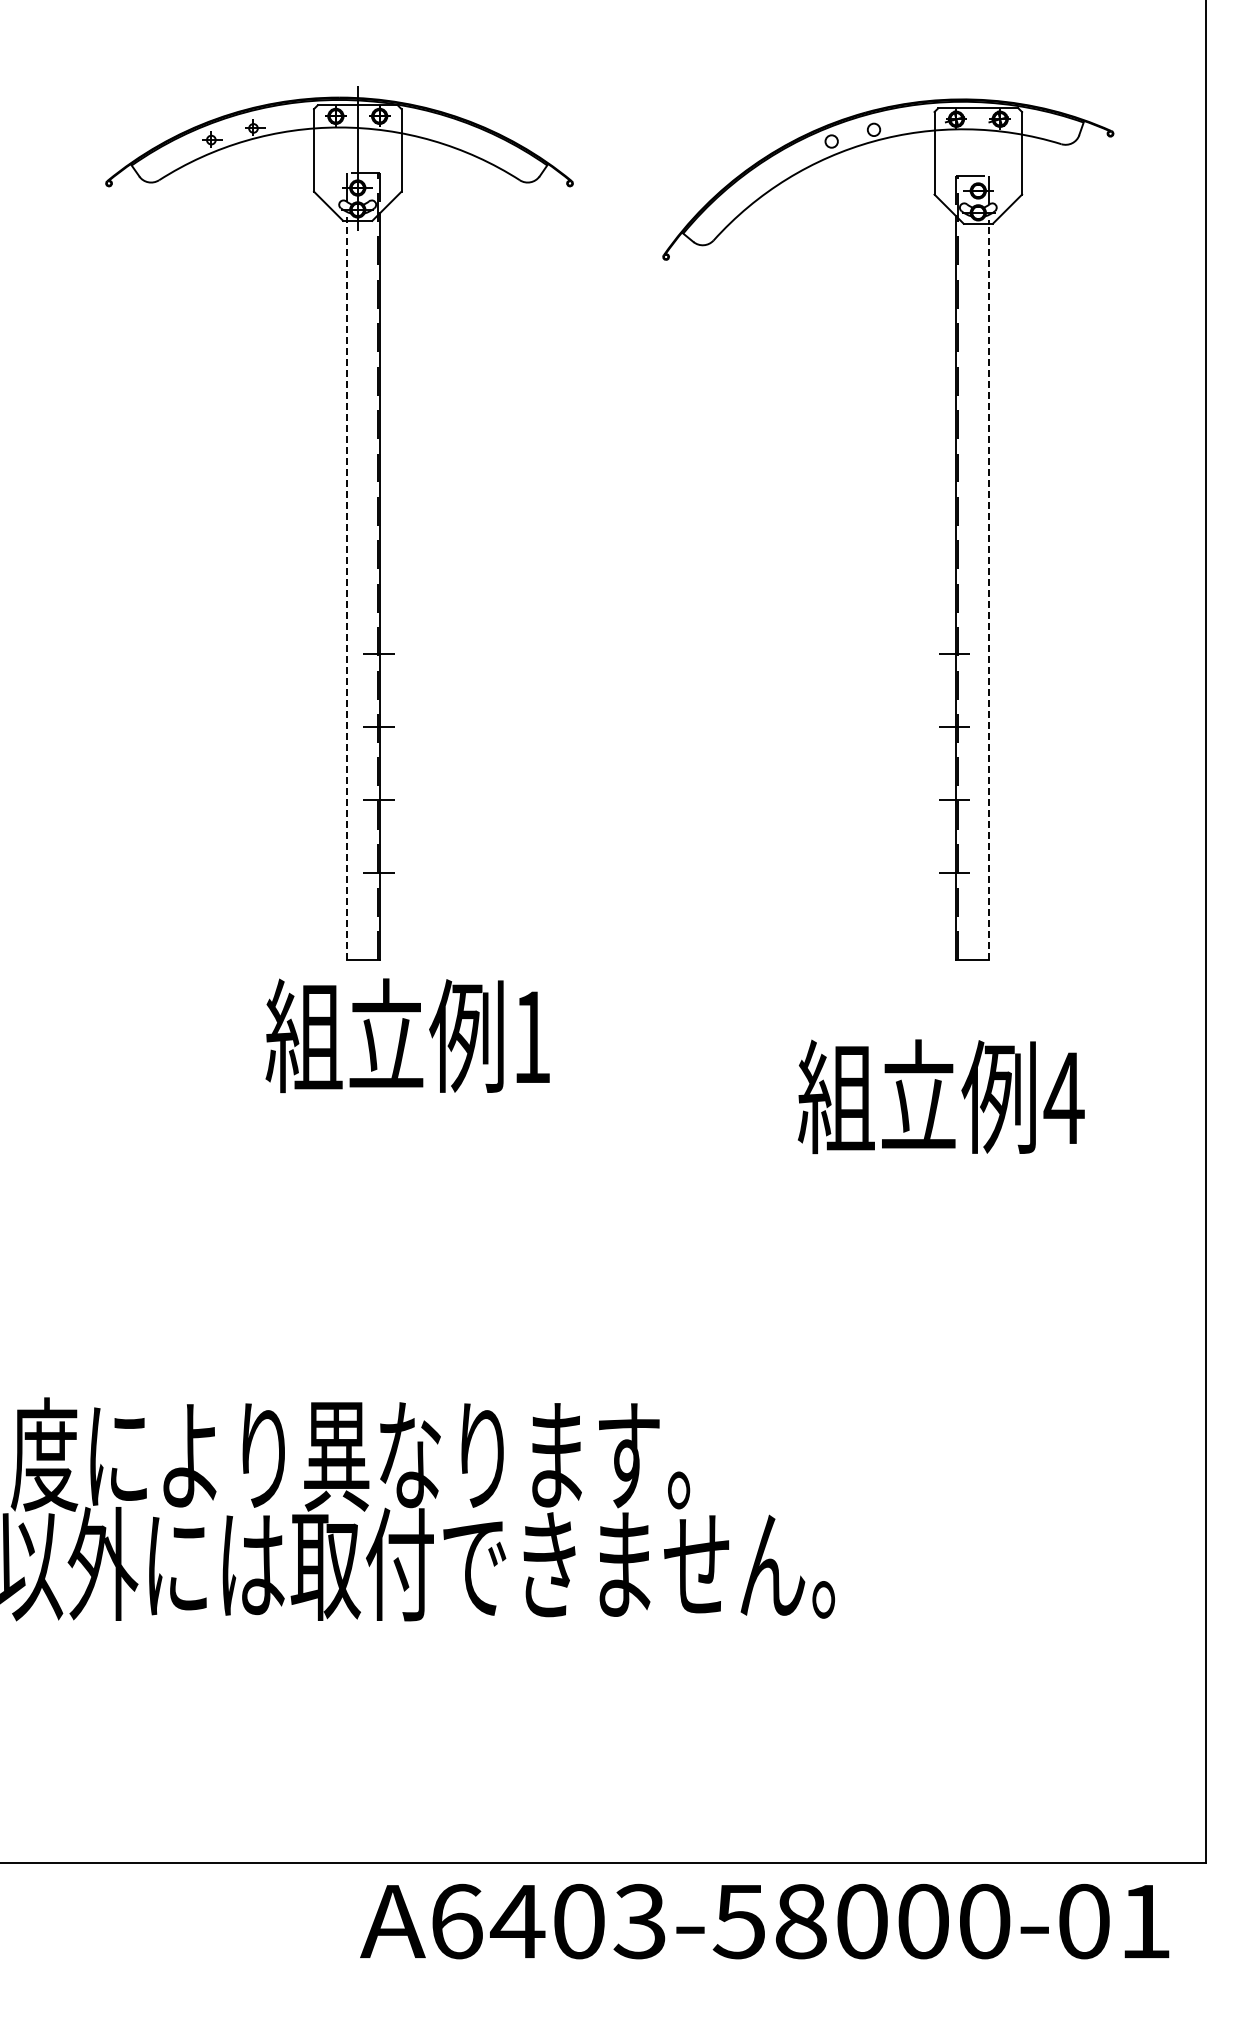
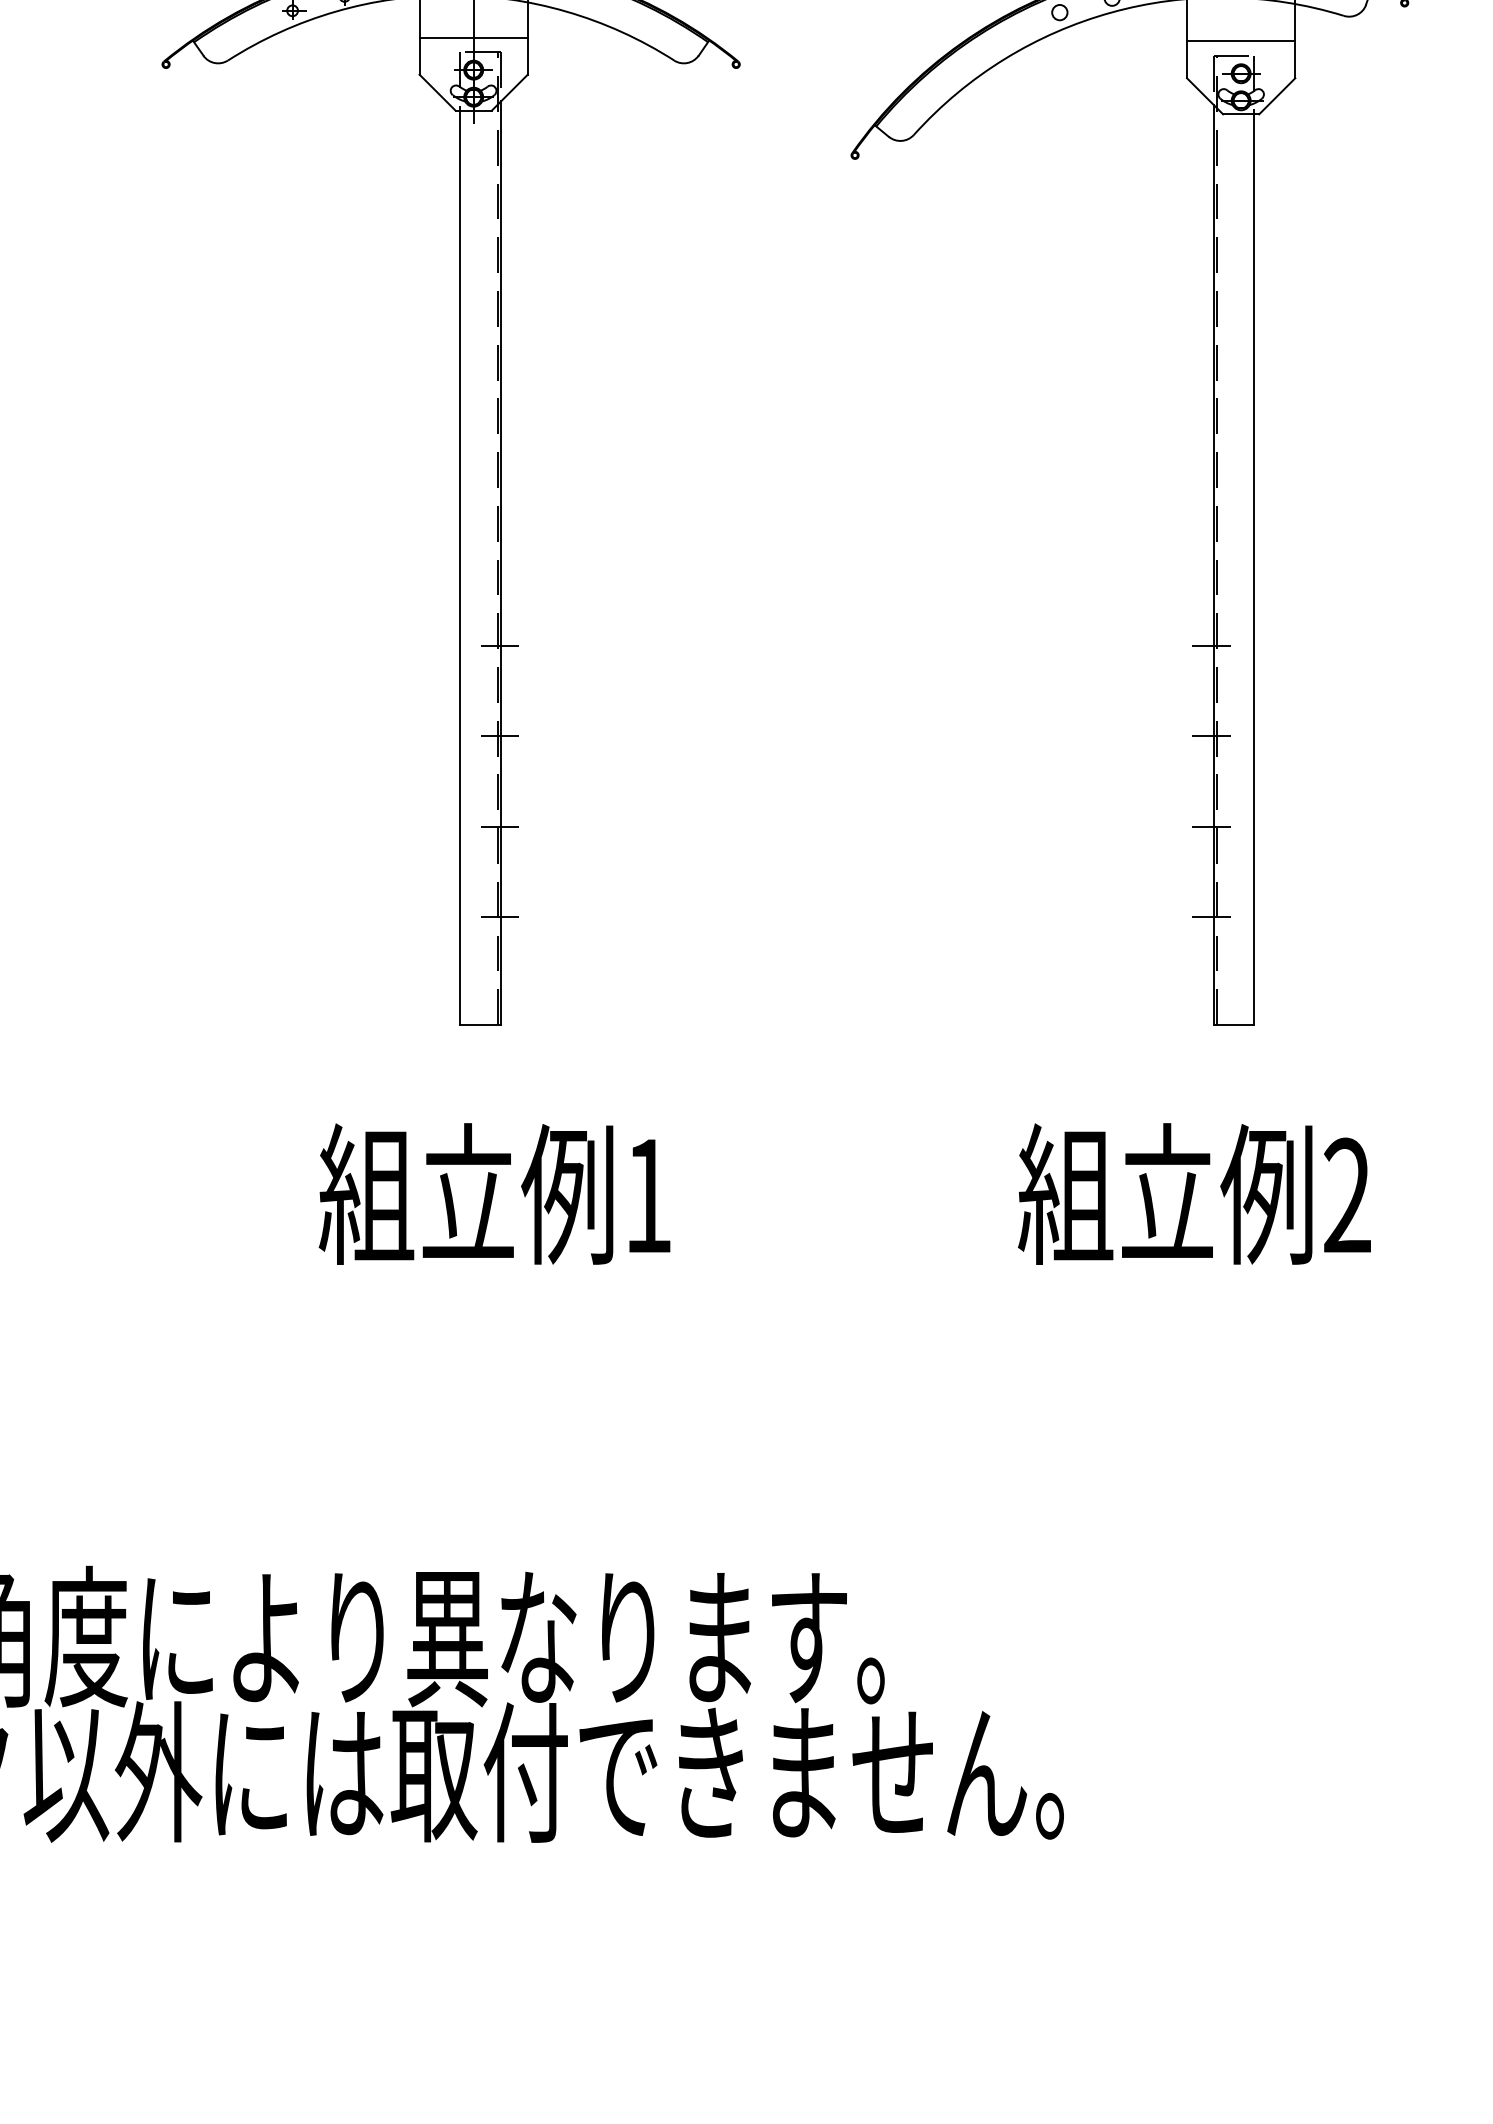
line: (357, 161) -> (473, 37), added
line: (978, 164) -> (1241, 41), added
line: (347, 590) -> (460, 567), dashed -> solid
line: (989, 591) -> (1255, 569), dashed -> solid
text: (407, 1035) -> (494, 1193), moved
text: (1063, 1097) -> (1346, 1194), 4 -> 2

